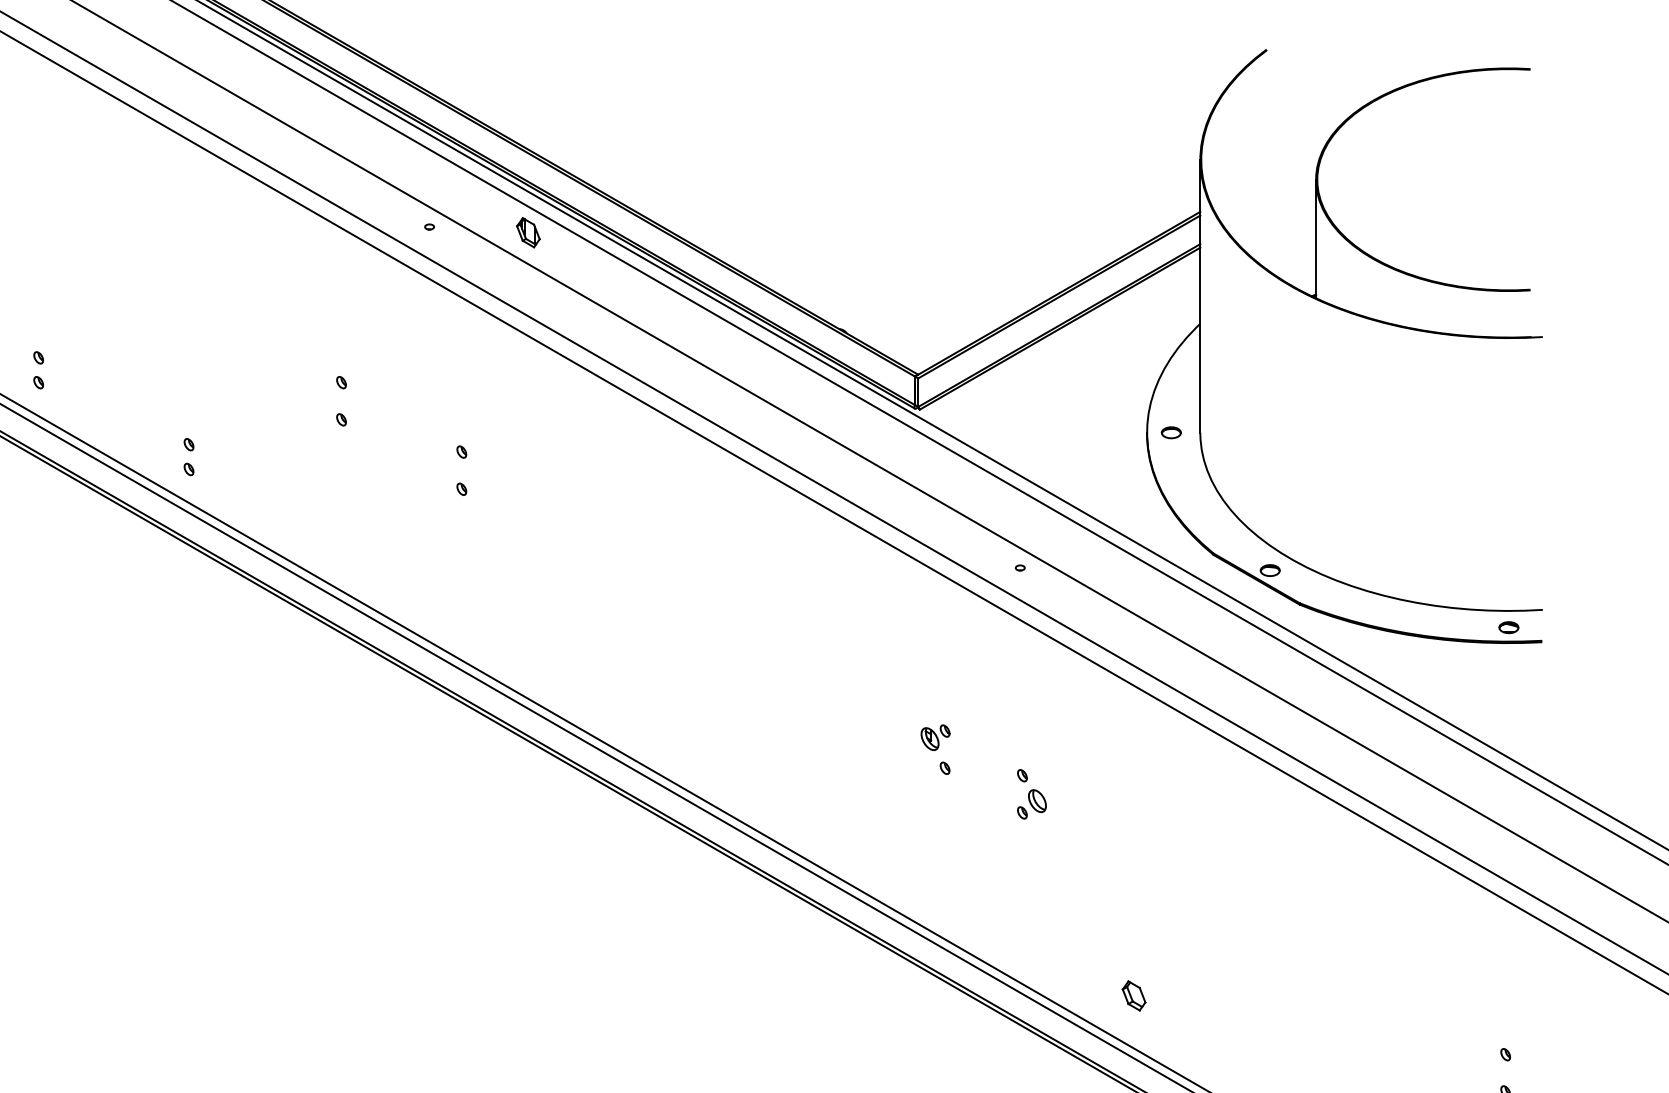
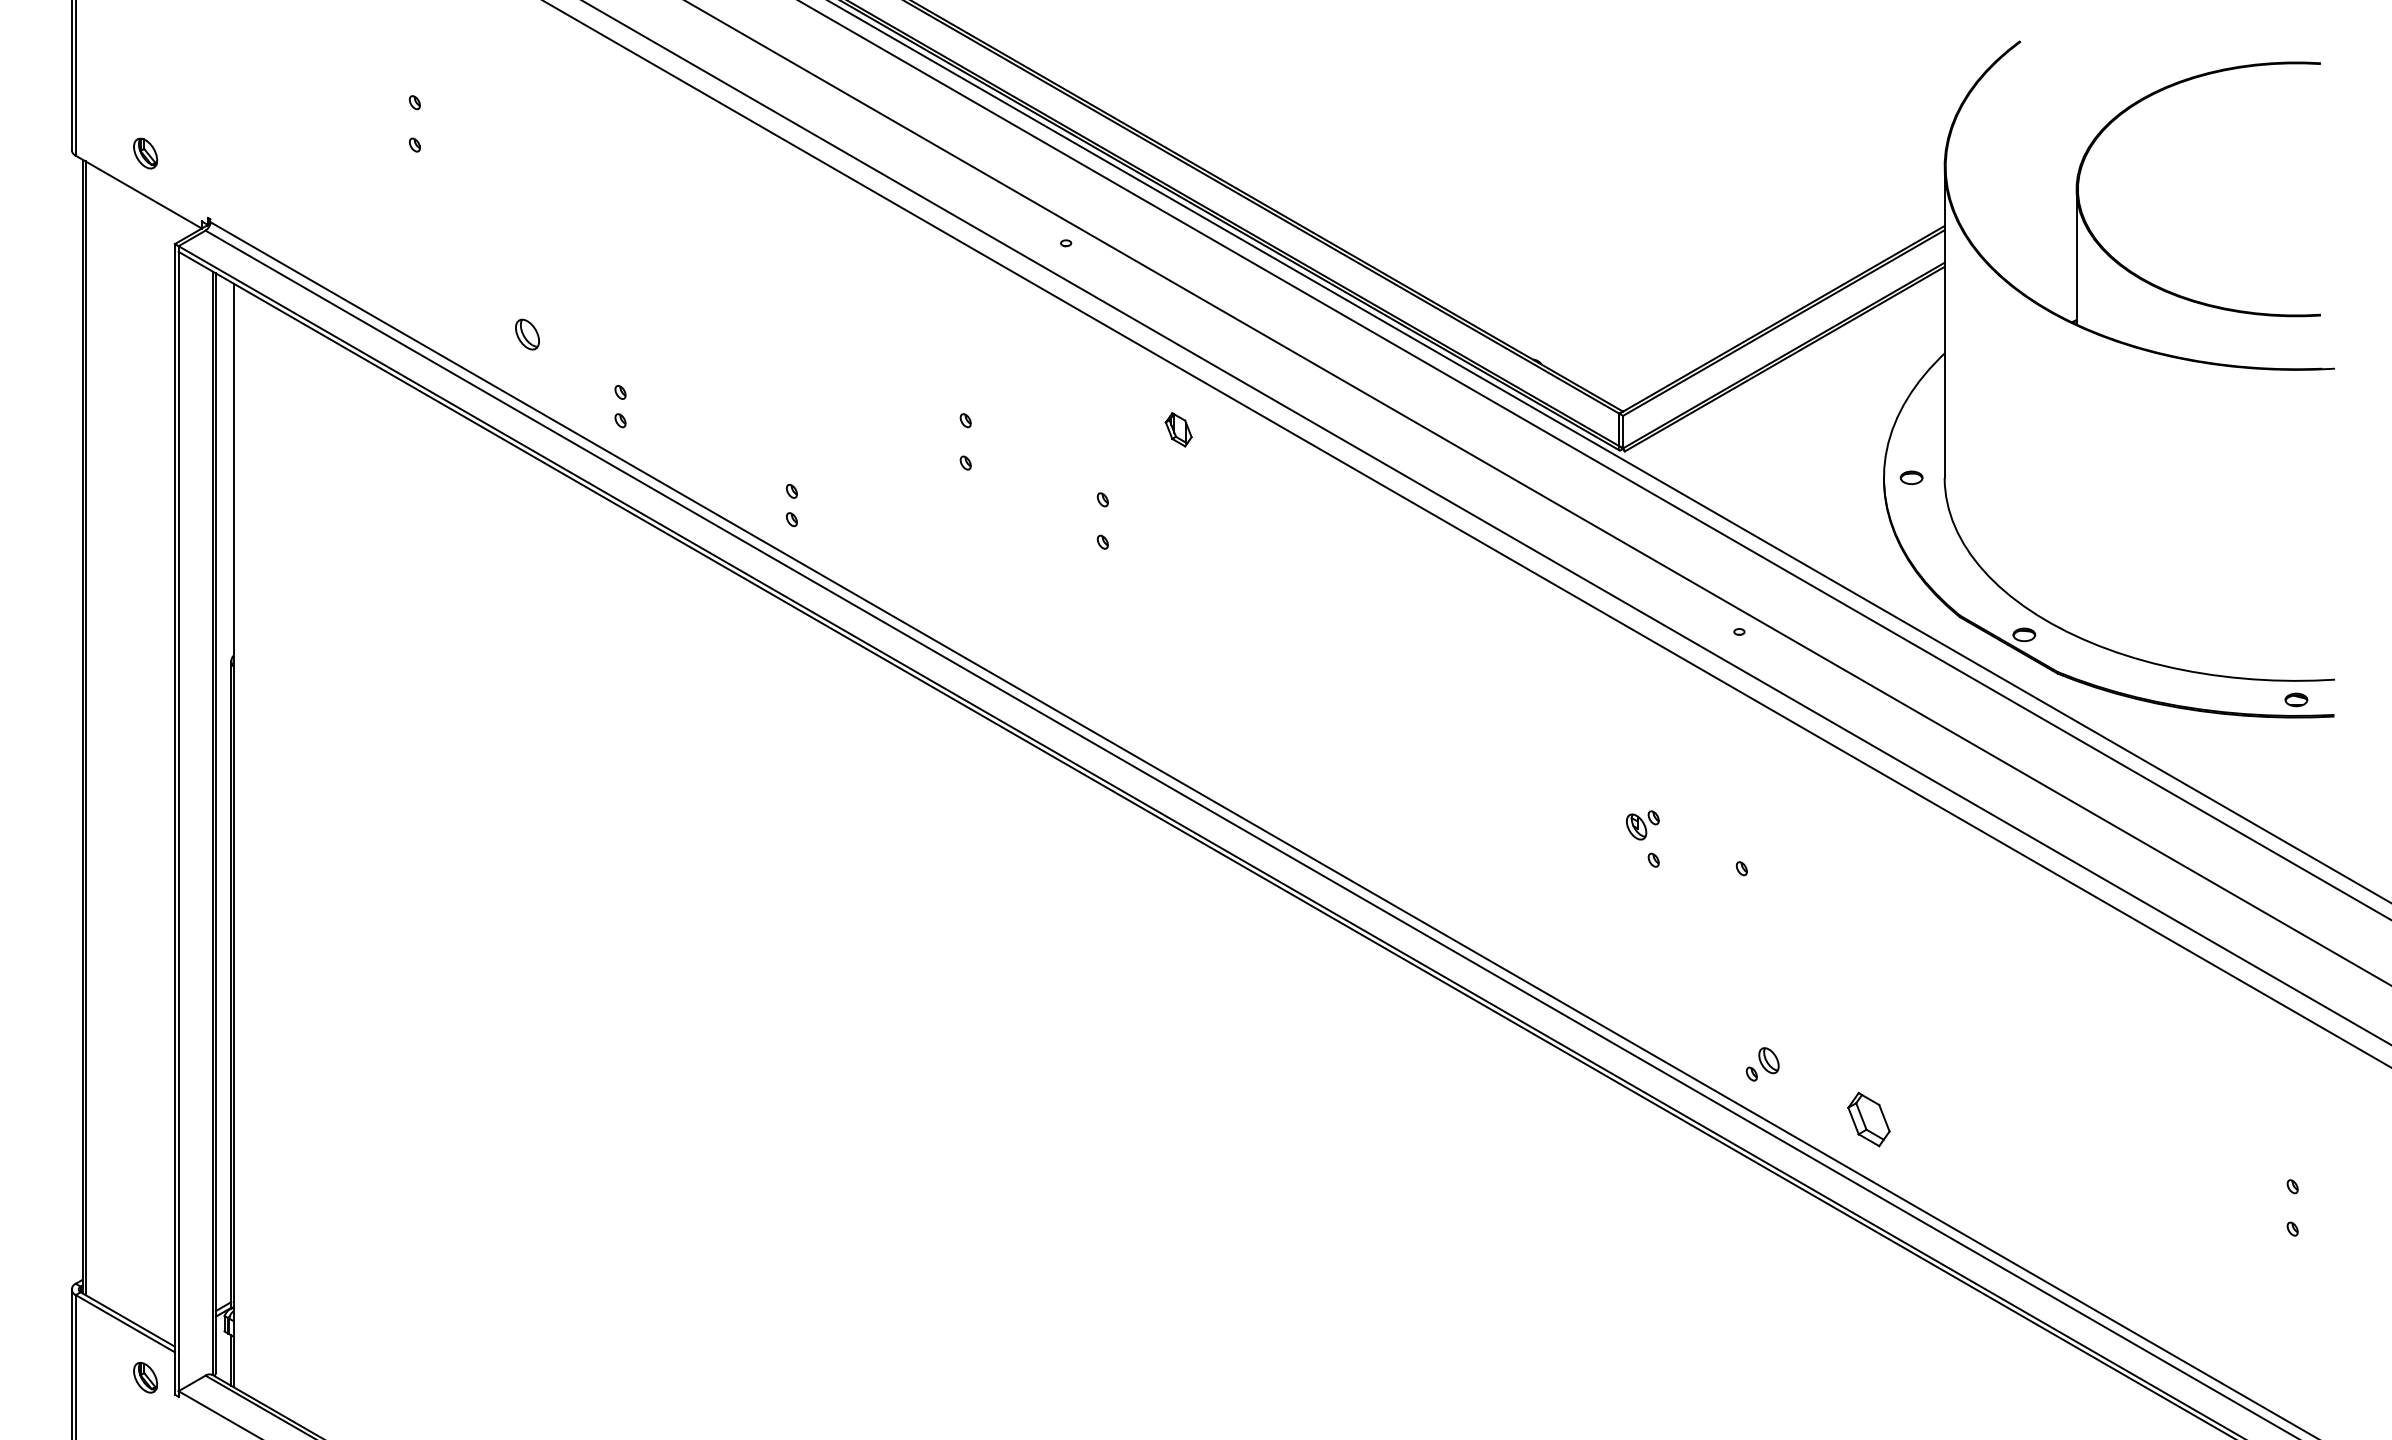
part: (528, 232) -> (1178, 429), moved
part: (1031, 804) -> (1762, 1064), moved
part: (1134, 995) -> (1869, 1119), size x1.6

